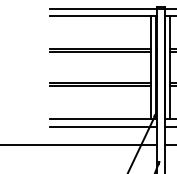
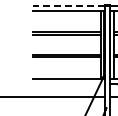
line: (104, 8) -> (69, 5), solid -> dashed
line: (102, 126) -> (68, 84), removed

